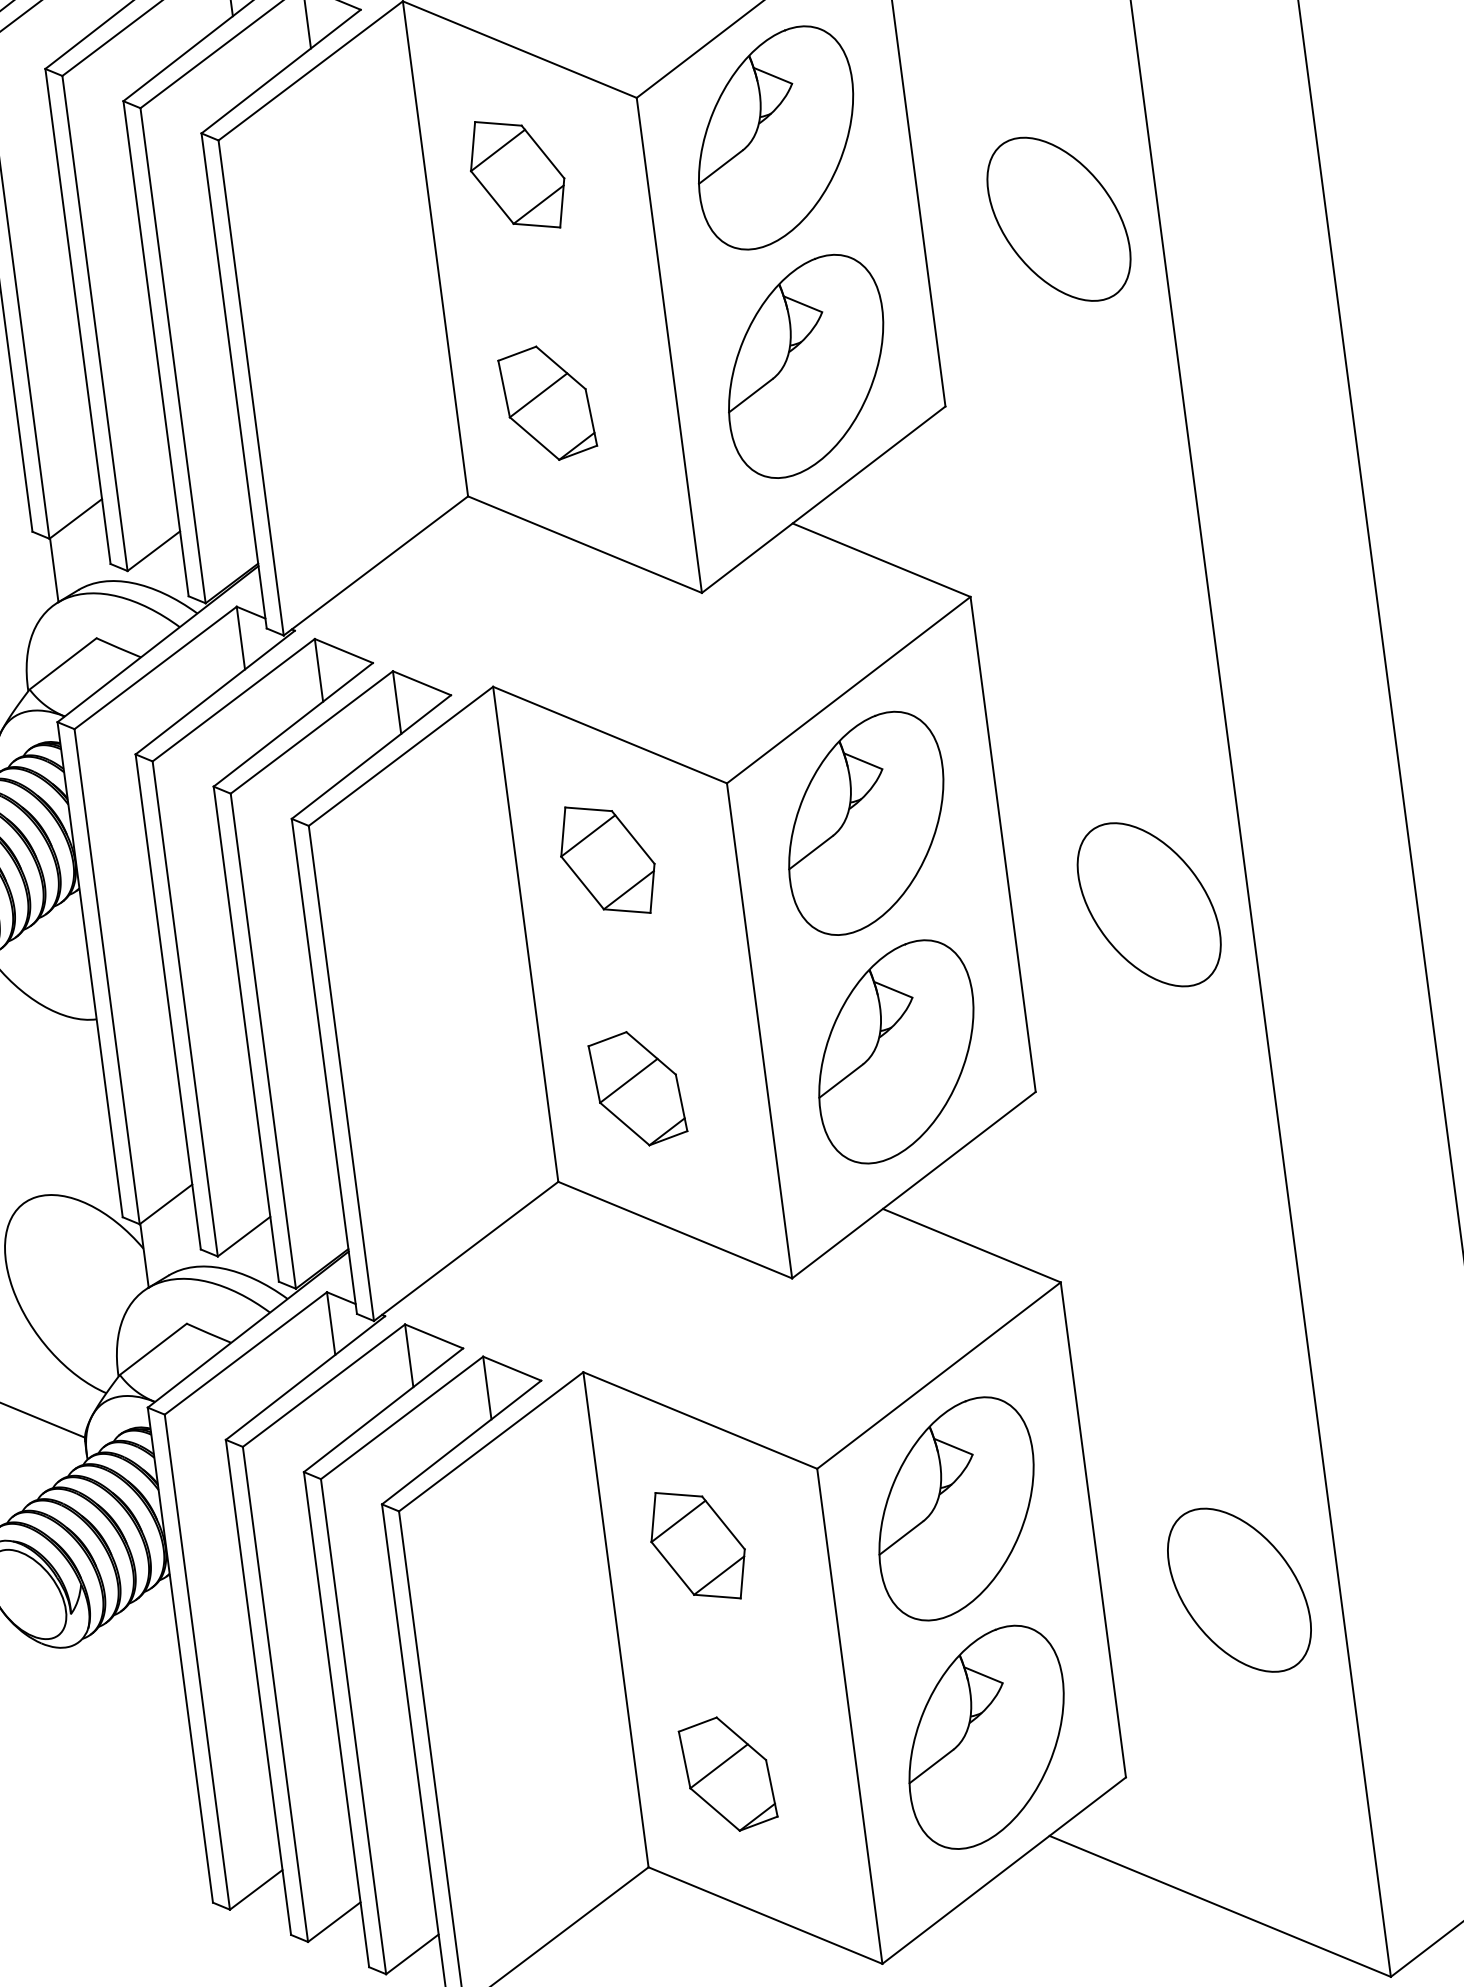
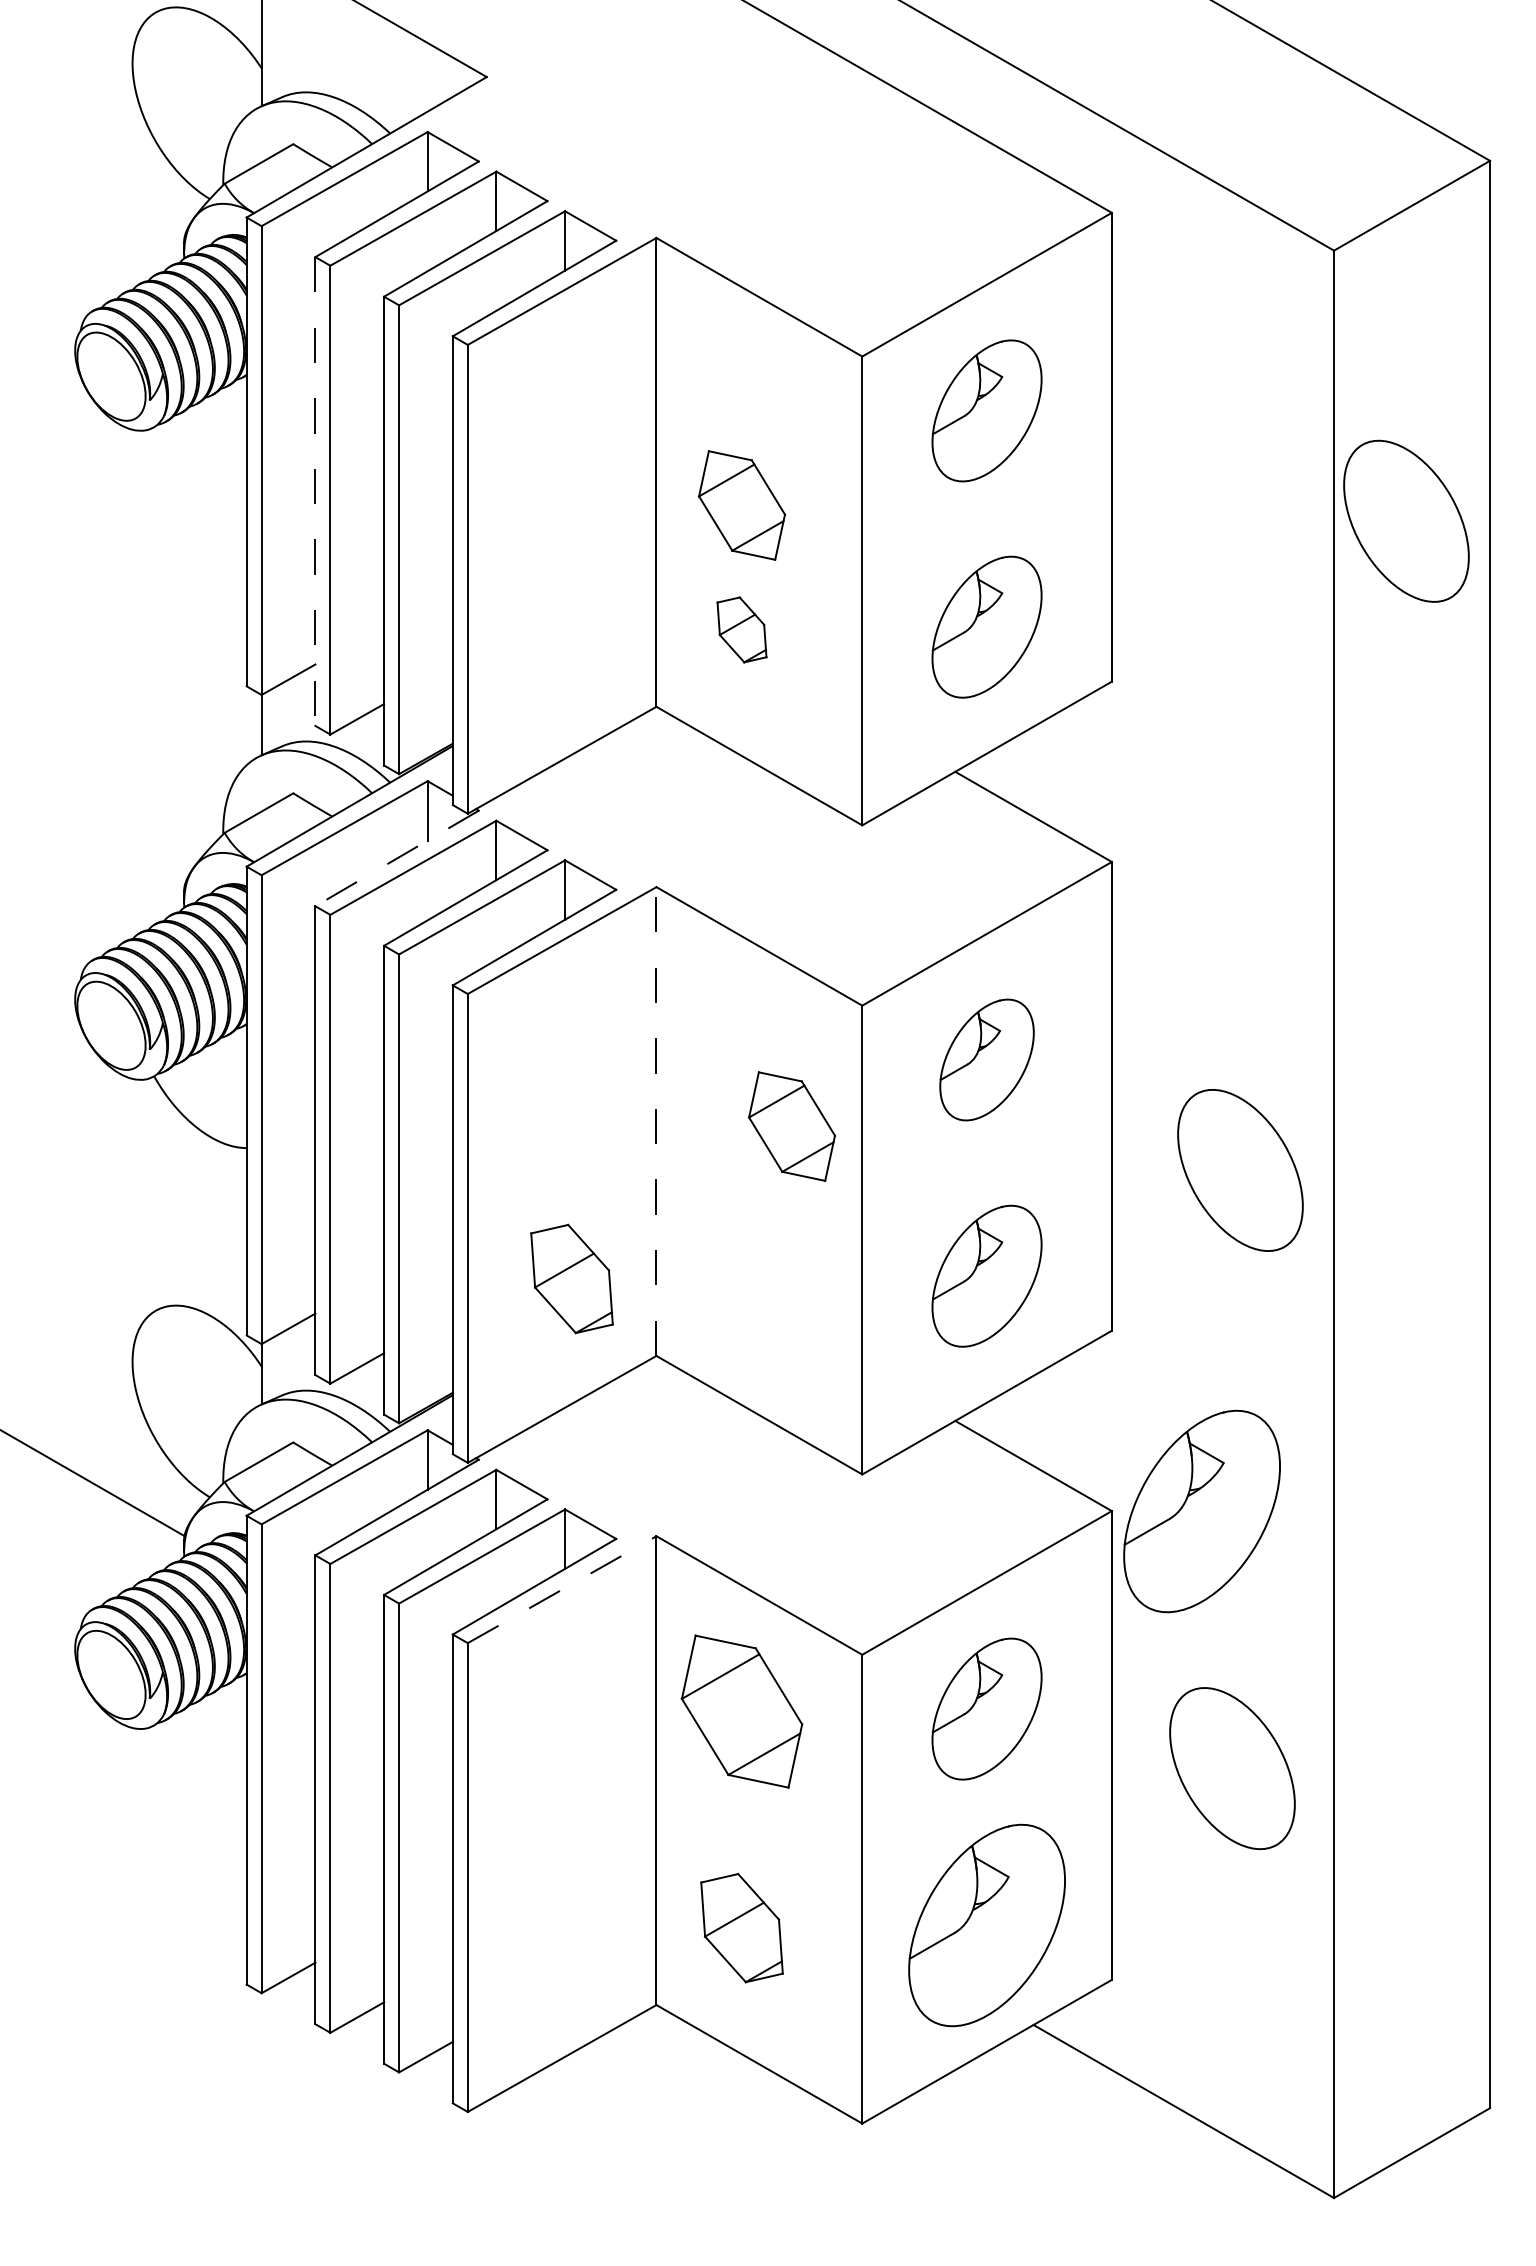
part: (775, 137) -> (986, 410), size x0.7
part: (518, 174) -> (742, 505), moved
part: (1058, 218) -> (1406, 520), moved
line: (78, 317) -> (315, 492), solid -> dashed
part: (805, 365) -> (986, 626), size x0.7
part: (547, 402) -> (741, 629), size x0.6
line: (215, 692) -> (397, 858), solid -> dashed
part: (865, 822) -> (986, 1059), size x0.6
part: (607, 860) -> (791, 1126), moved
line: (525, 934) -> (656, 1121), solid -> dashed
part: (895, 1051) -> (986, 1275), size x0.7
part: (637, 1088) -> (571, 1278), moved
part: (1155, 1270) -> (1201, 1511), added
line: (491, 1441) -> (562, 1589), solid -> dashed
part: (955, 1508) -> (986, 1708), size x0.7
part: (697, 1545) -> (741, 1711), size x1.4
part: (1239, 1590) -> (1232, 1768), moved

